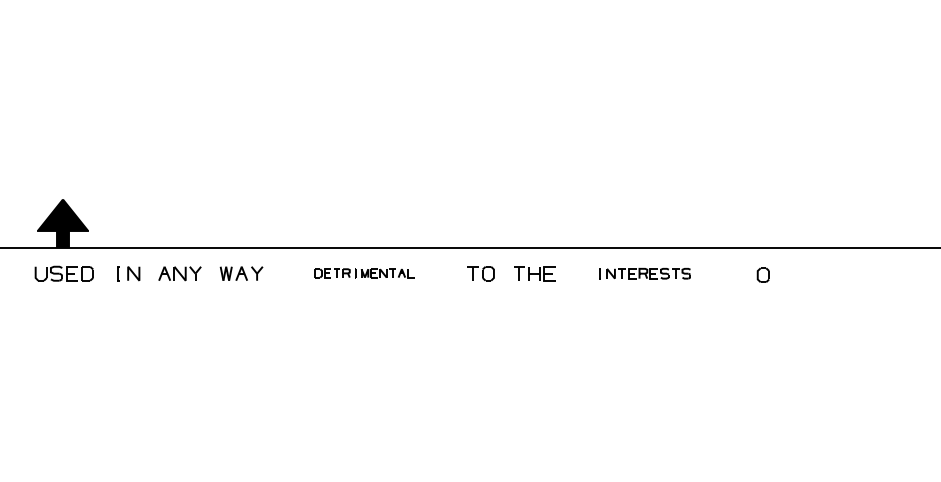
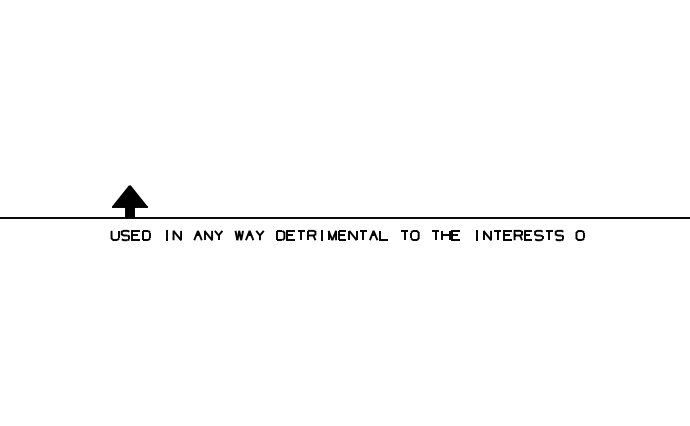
part: (363, 272) -> (331, 234), size x1.67
part: (644, 273) -> (519, 235), size x1.43
part: (762, 275) -> (579, 235), moved

